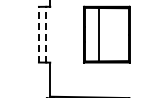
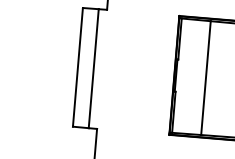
line: (38, 34) -> (77, 66), dashed -> solid
line: (46, 34) -> (94, 68), dashed -> solid

